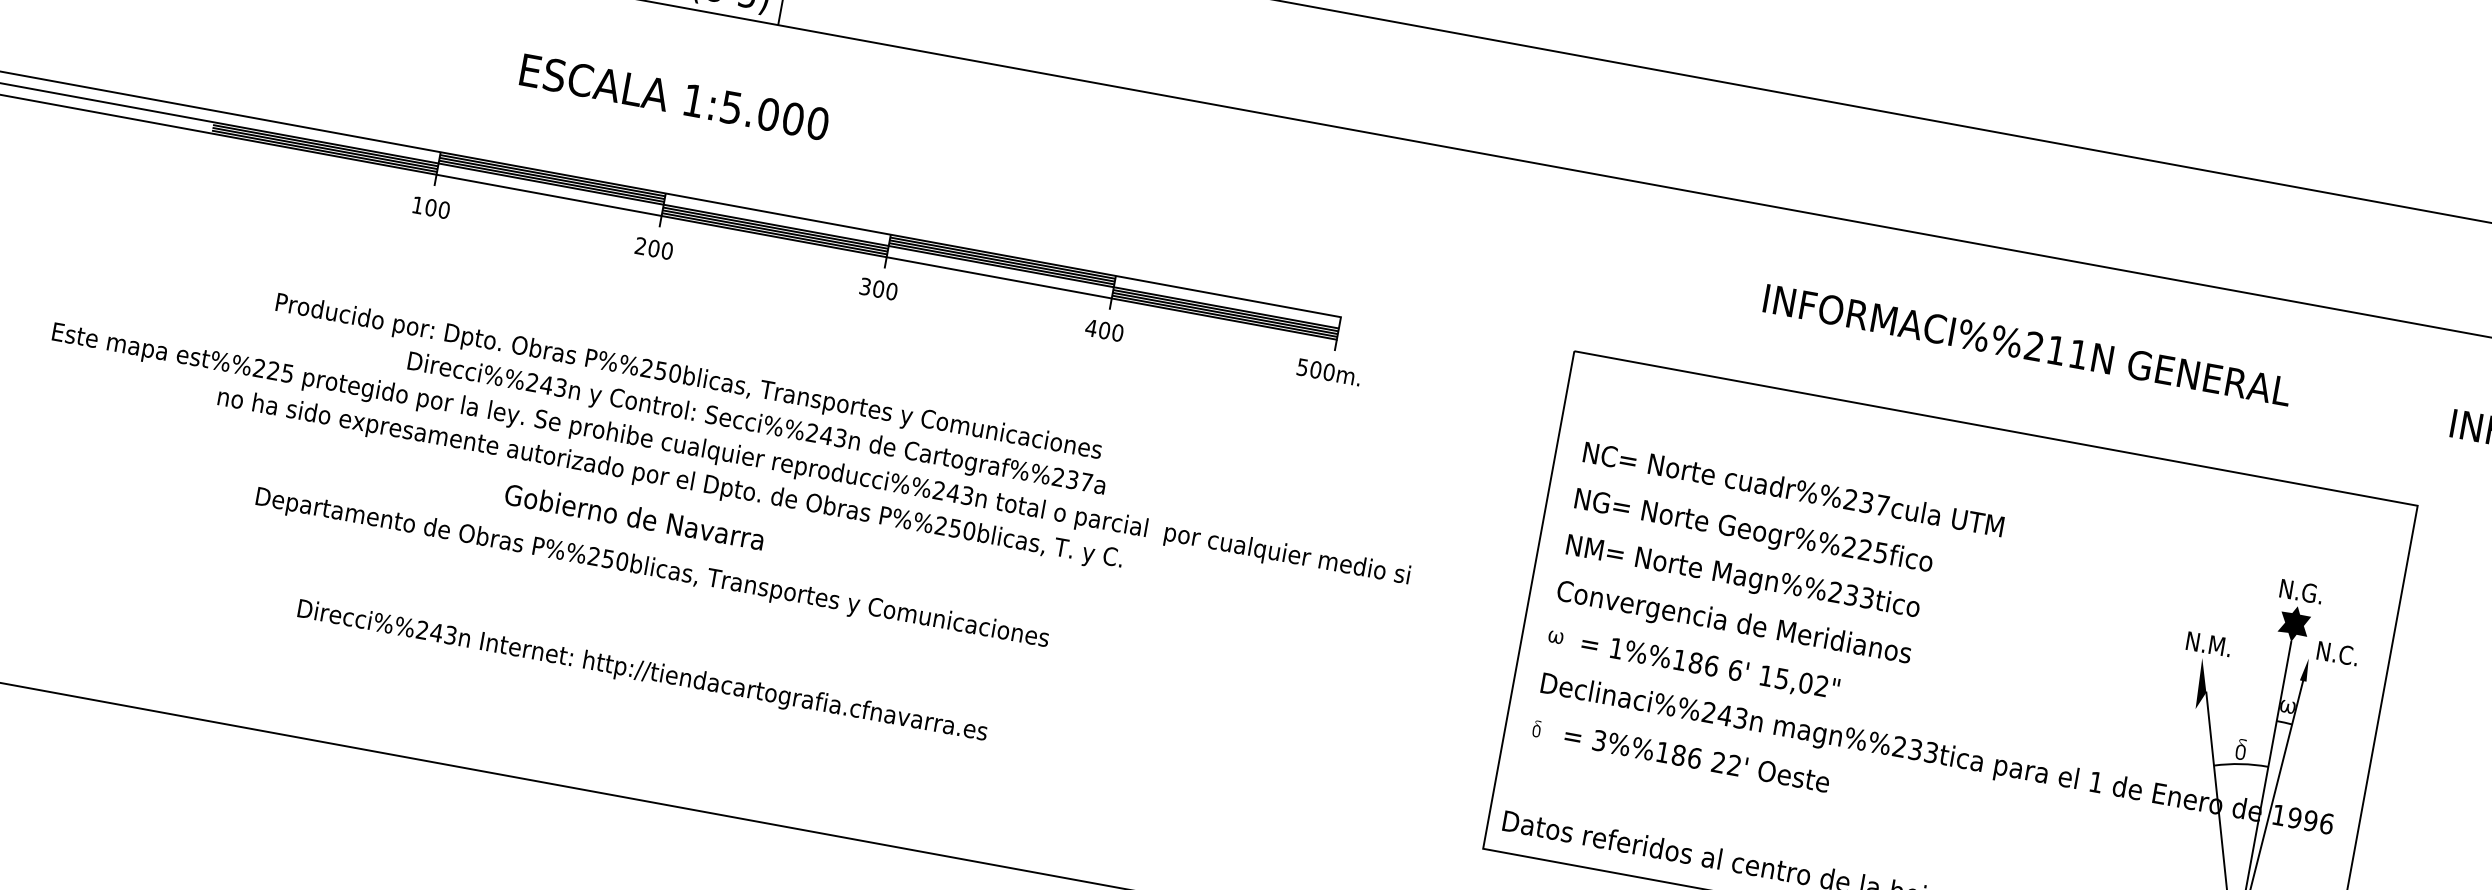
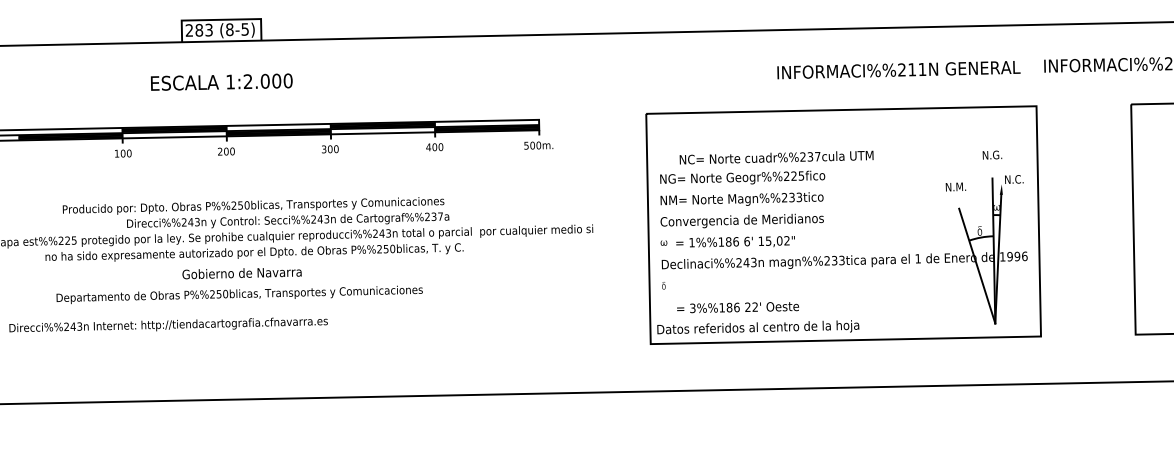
text: (730, 106) -> (247, 81), 1:5.000 -> 1:2.000
text: (2026, 346) -> (898, 70), moved
text: (1793, 489) -> (776, 157), moved
text: (652, 568) -> (239, 294), moved
fill: (2295, 622) -> (992, 169), removed
text: (642, 669) -> (168, 324), moved
fill: (2201, 684) -> (956, 205), removed
text: (1698, 758) -> (738, 307), moved

